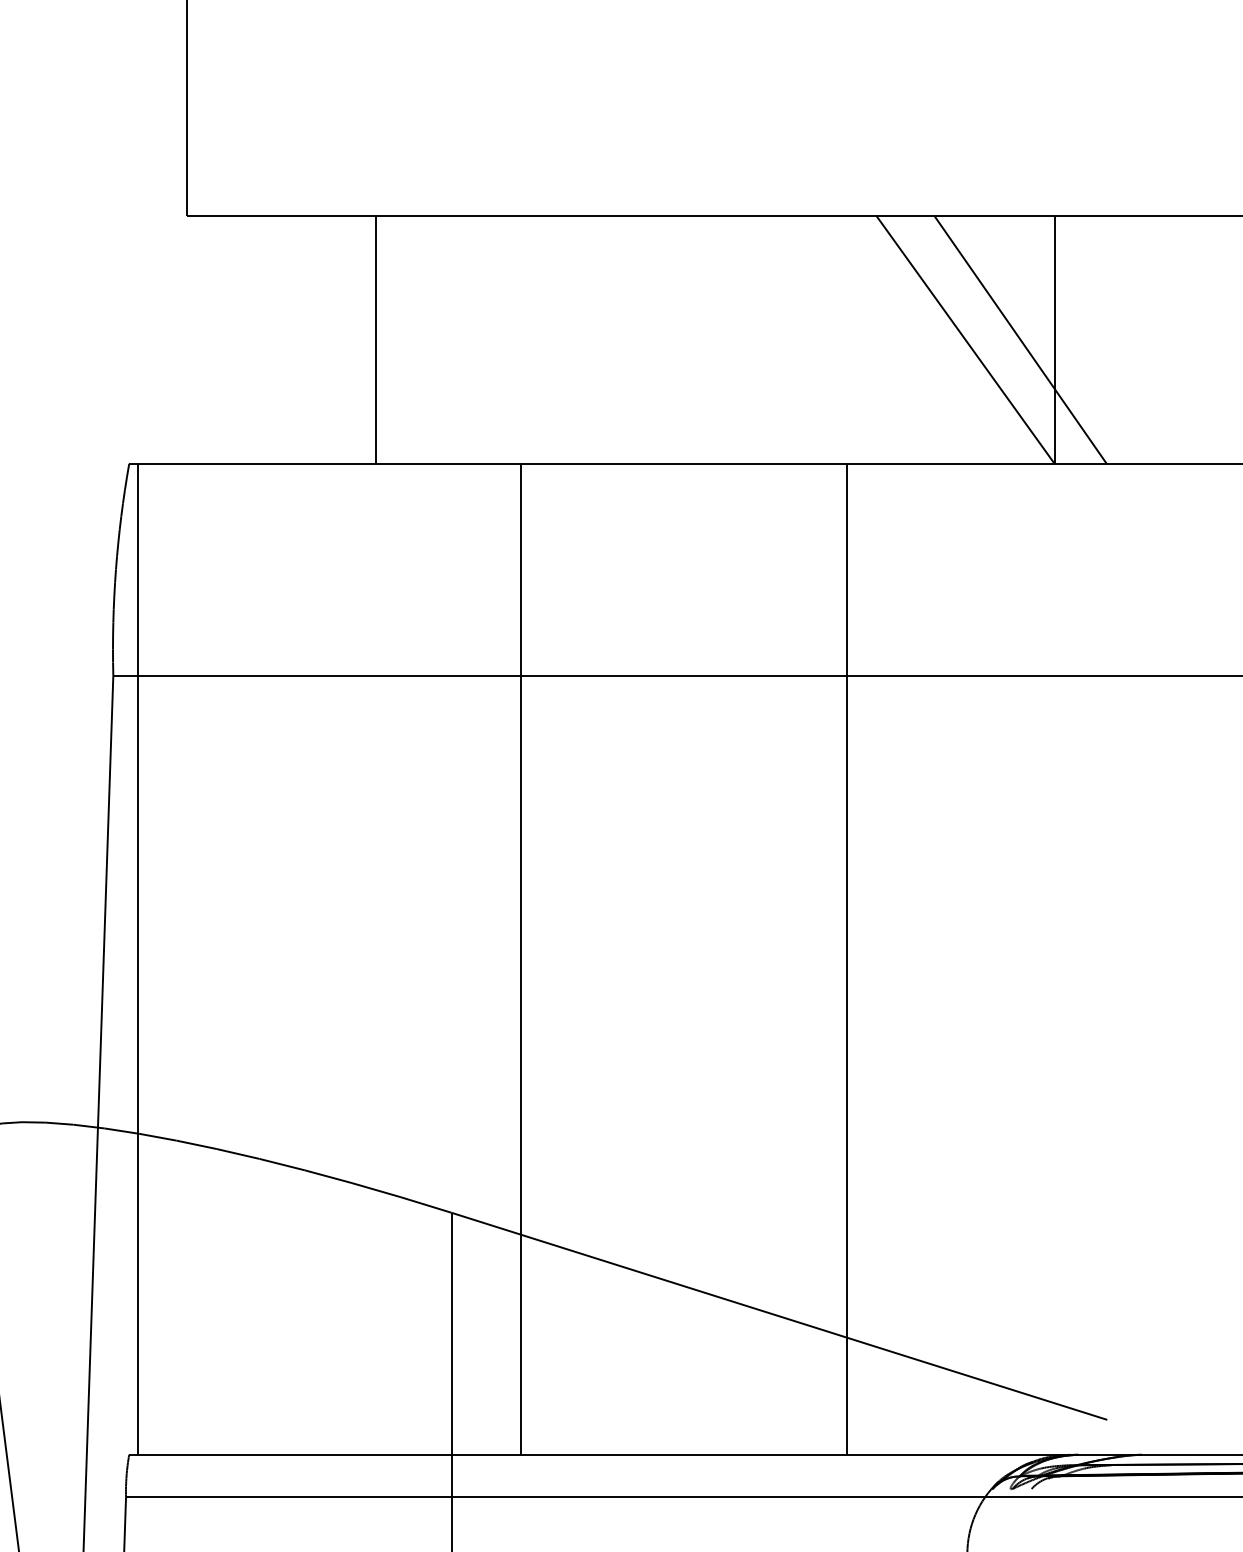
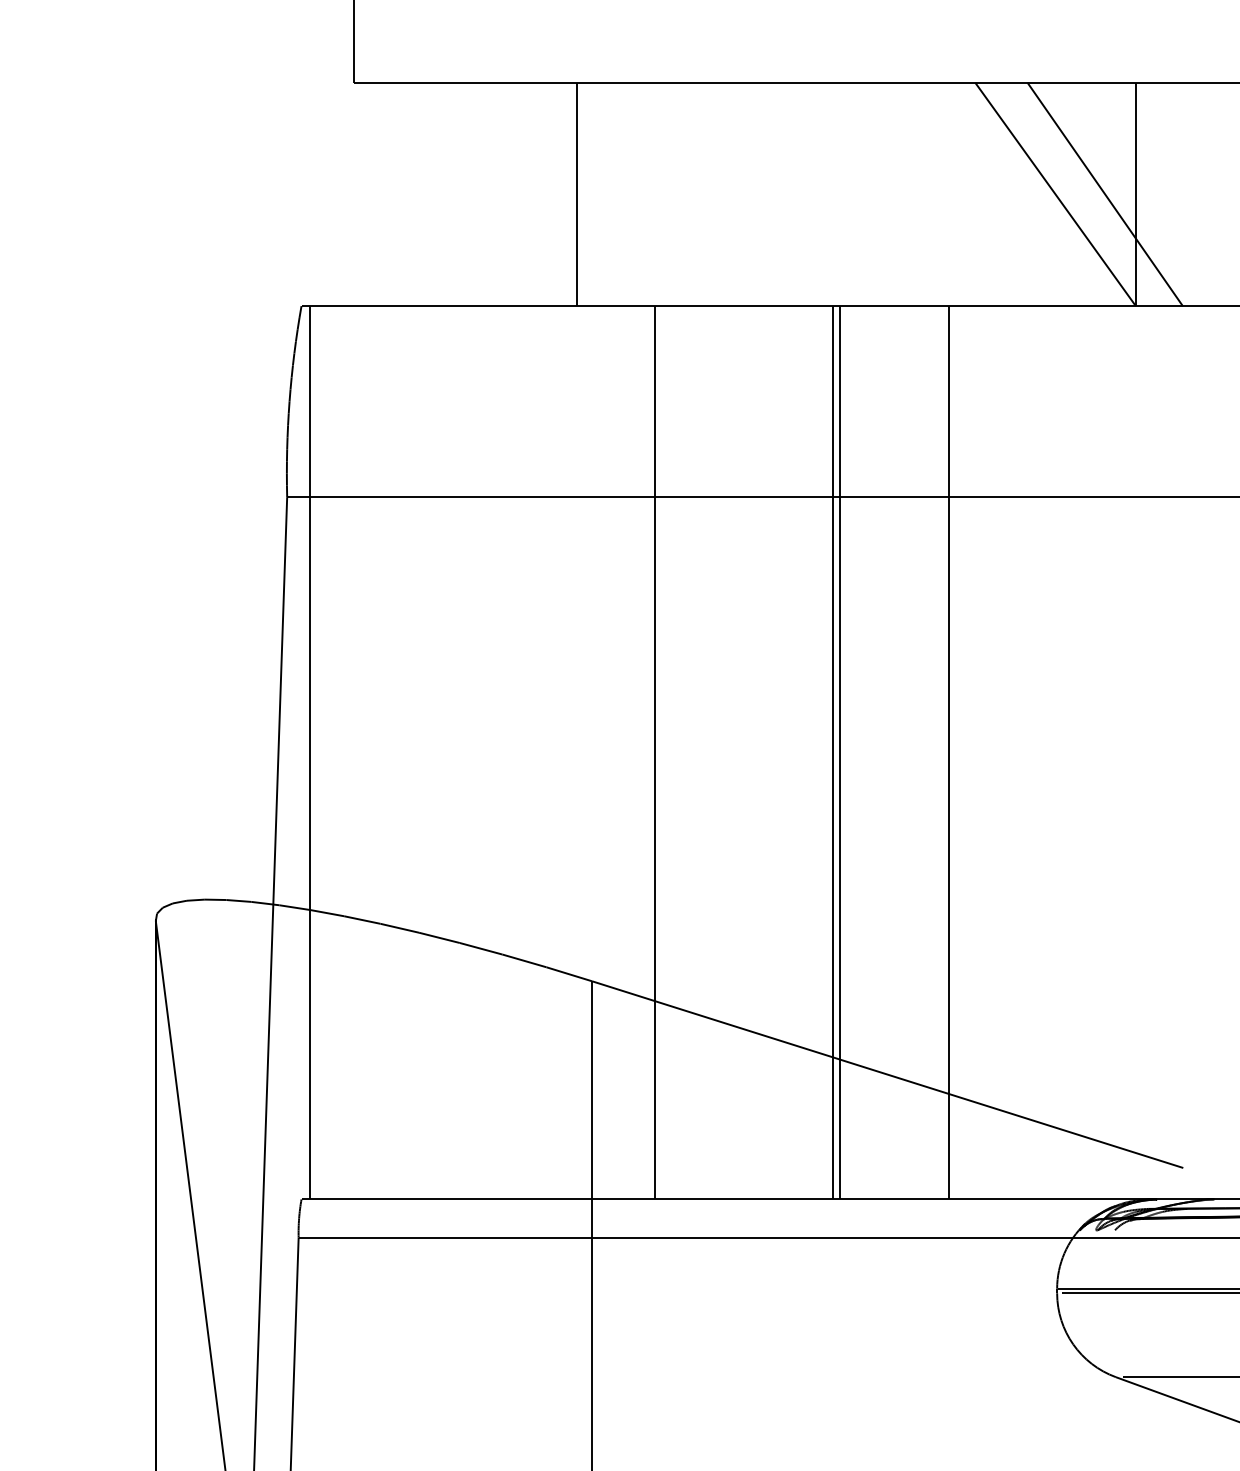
line: (375, 340) -> (576, 194), moved
line: (719, 959) -> (833, 752), added
line: (727, 959) -> (840, 752), added

